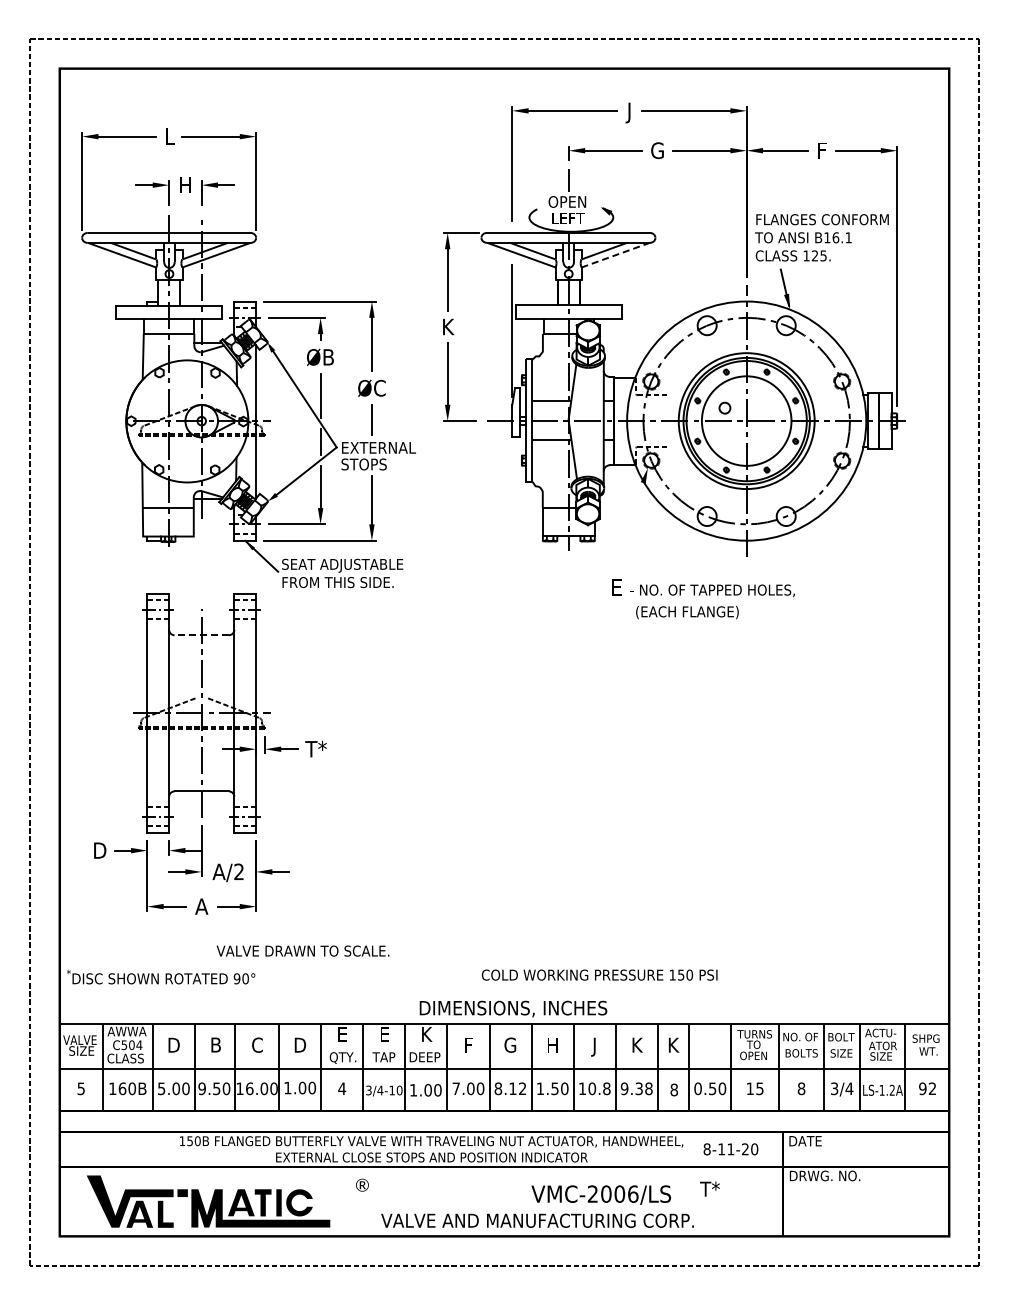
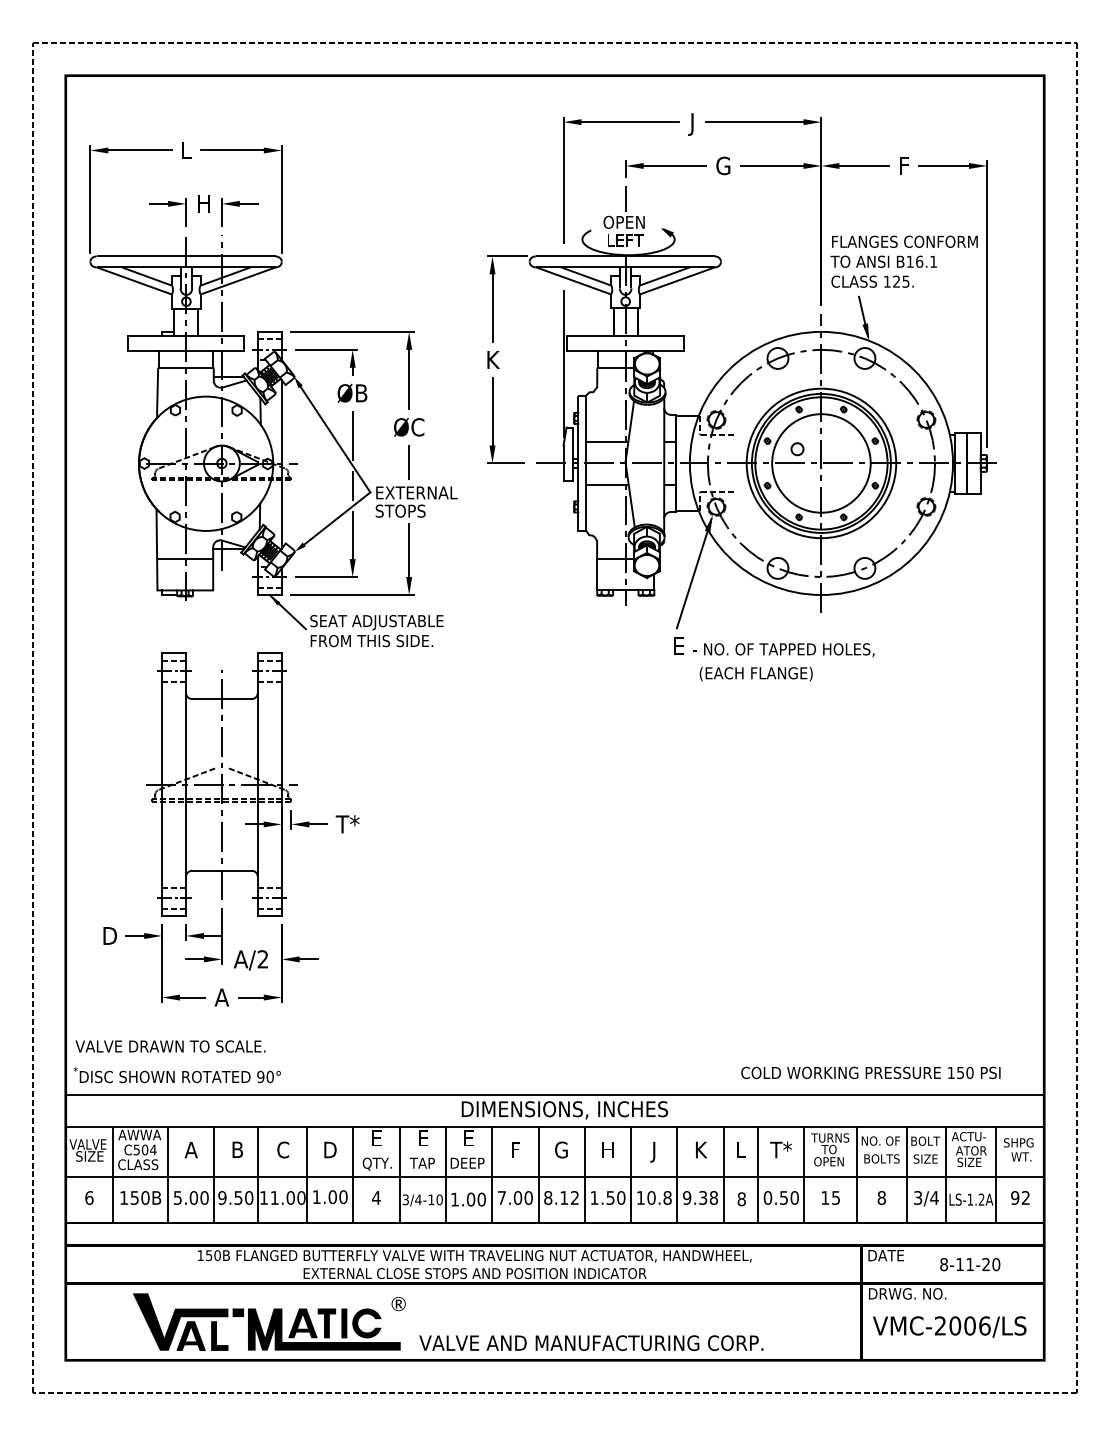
line: (615, 255) -> (677, 281), dashed -> solid
line: (630, 520) -> (693, 572), added
line: (201, 635) -> (221, 699), dashed -> solid
text: (302, 950) -> (169, 1045), moved
text: (599, 974) -> (870, 1072), moved
line: (504, 995) -> (555, 1095), added
text: (427, 1034) -> (470, 1138), K -> E
text: (173, 1044) -> (190, 1149), D -> A
text: (673, 1044) -> (740, 1149), K -> L
text: (81, 1088) -> (89, 1197), 5 -> 6
text: (122, 1088) -> (134, 1197), 160B -> 150B
text: (249, 1088) -> (274, 1197), 16.00 -> 11.00
text: (730, 1149) -> (969, 1264), moved
text: (709, 1188) -> (780, 1149), moved
text: (600, 1194) -> (948, 1326), moved
part: (208, 1201) -> (266, 1321), moved

